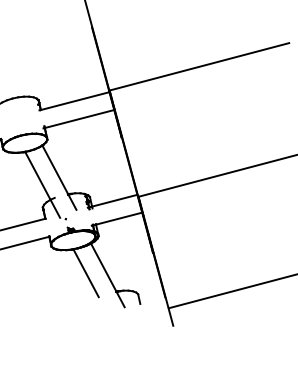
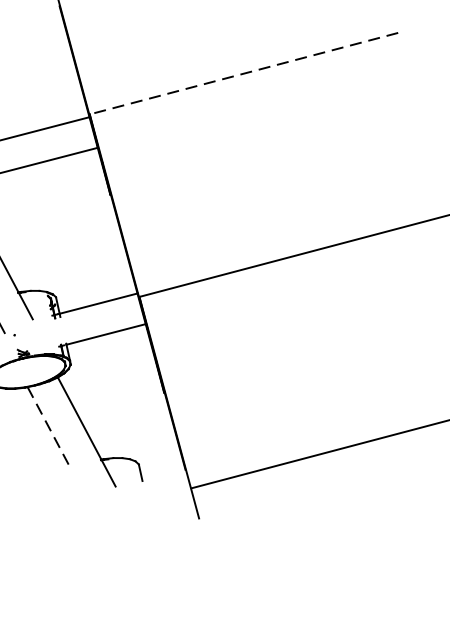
line: (199, 66) -> (244, 73), solid -> dashed
line: (86, 273) -> (50, 428), solid -> dashed

